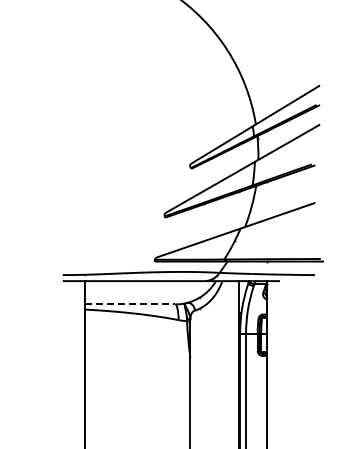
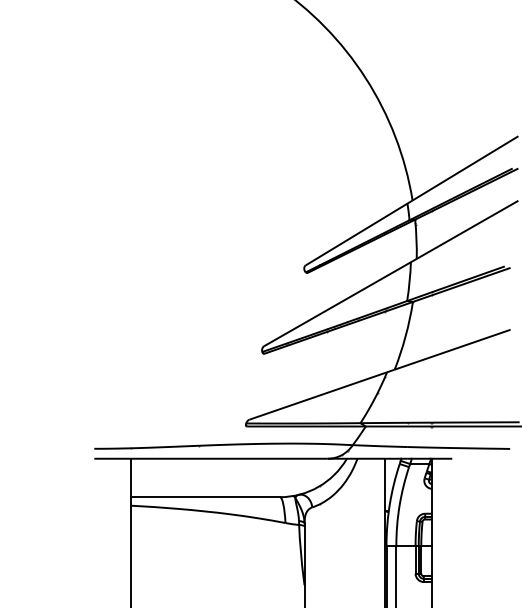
line: (130, 304) -> (205, 497), dashed -> solid

